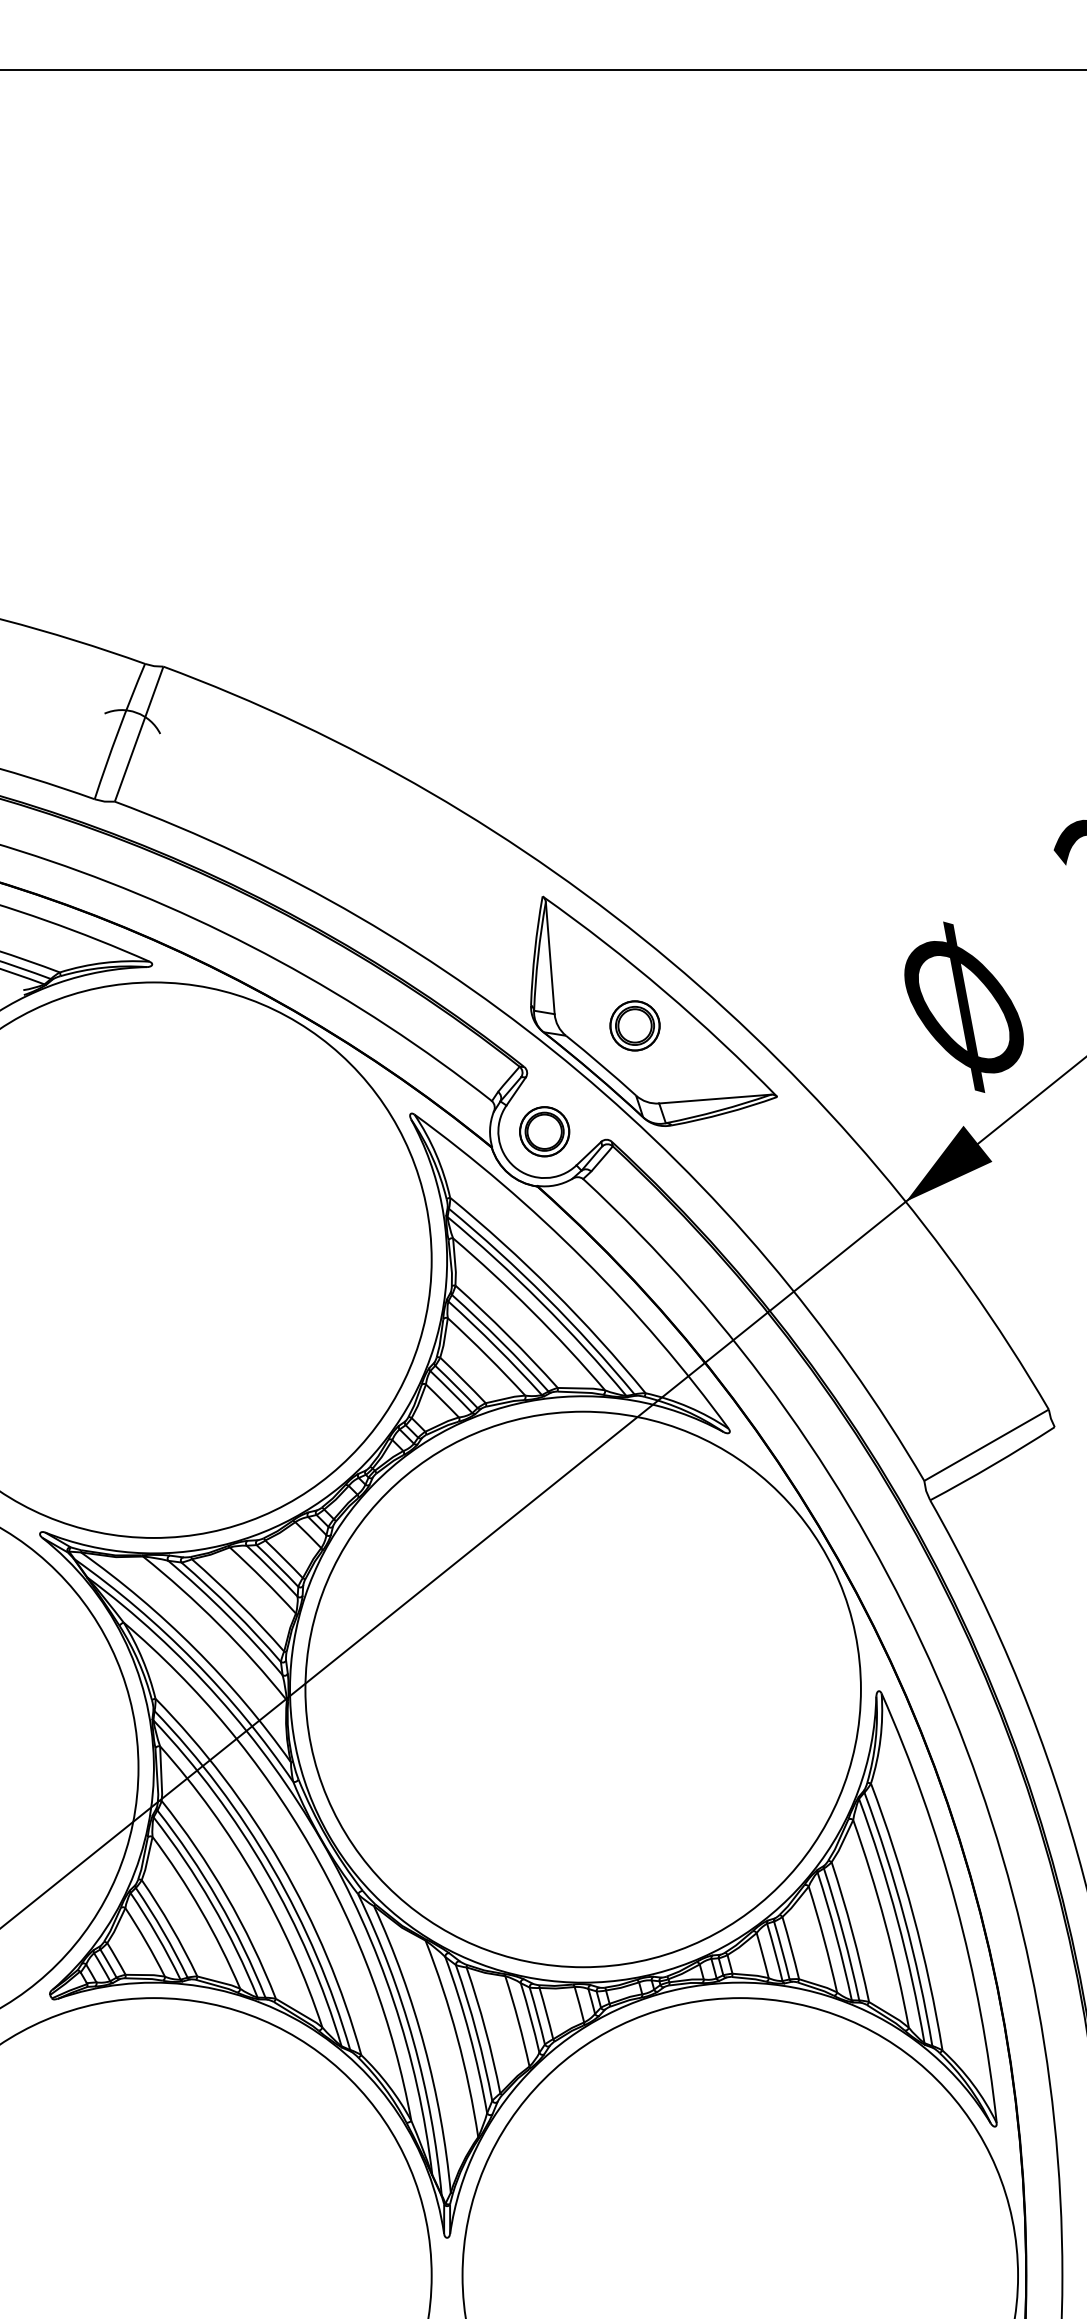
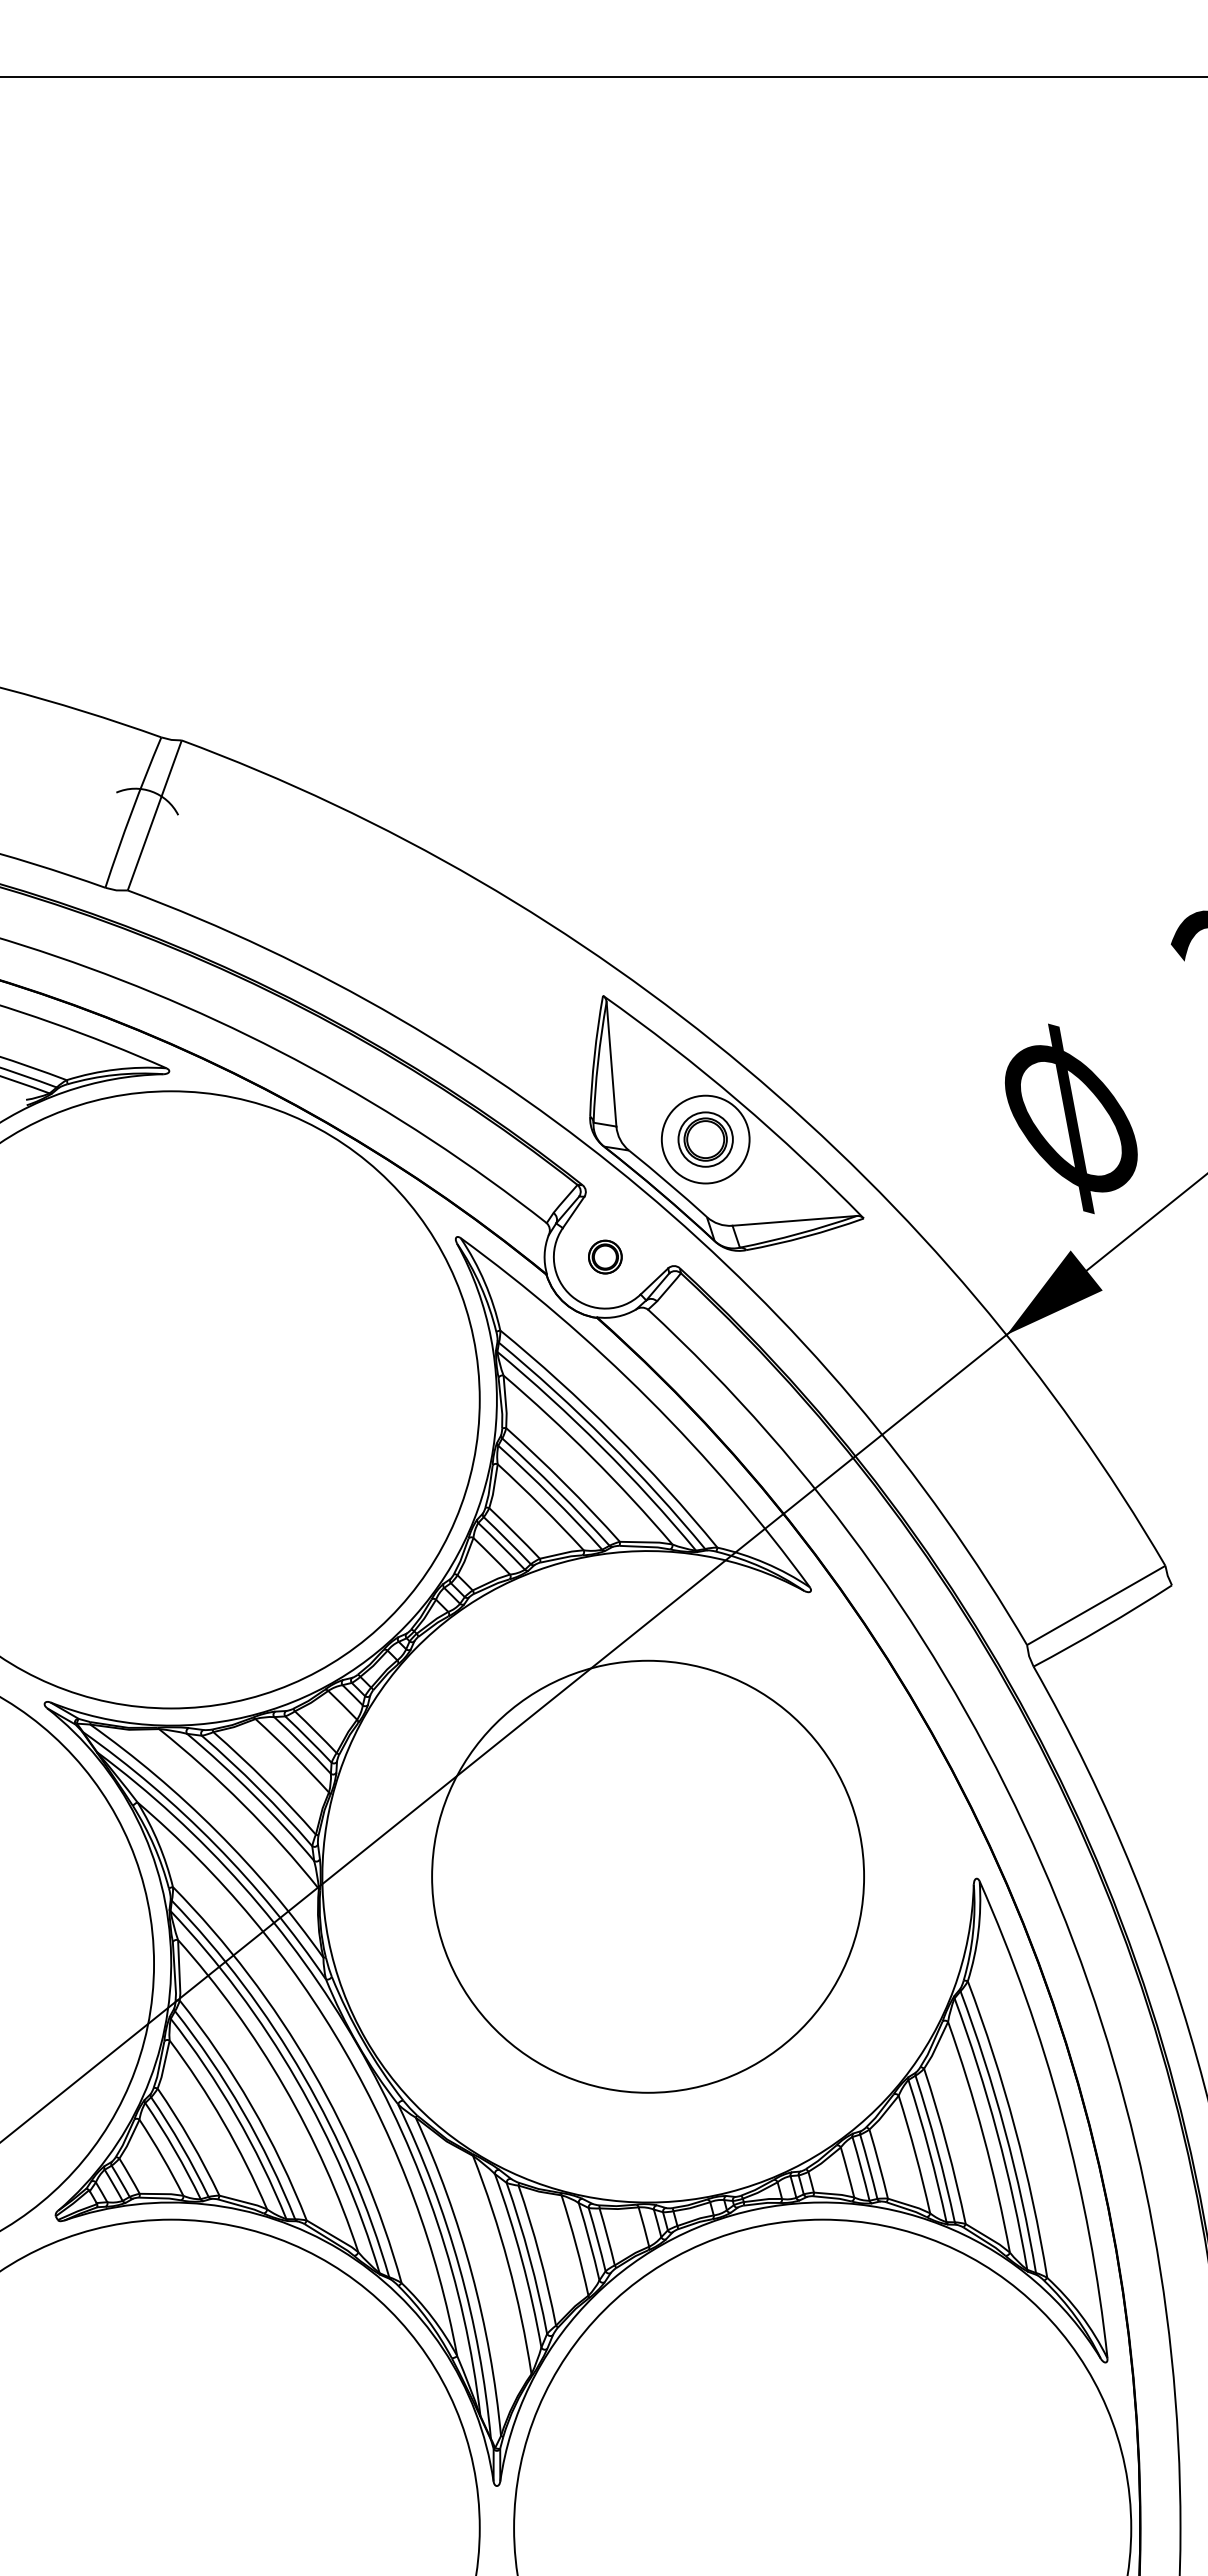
circle: (634, 1025) -> (705, 1139), size x1.6
part: (544, 1131) -> (605, 1256), size x0.6
circle: (582, 1689) -> (647, 1876), size x0.7

